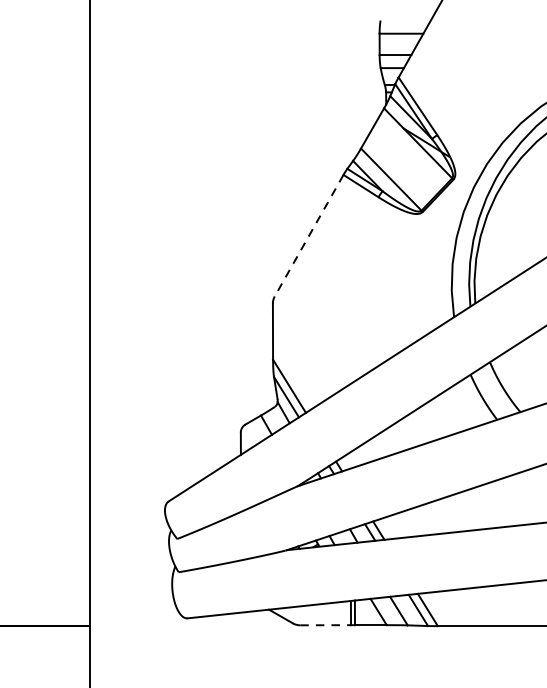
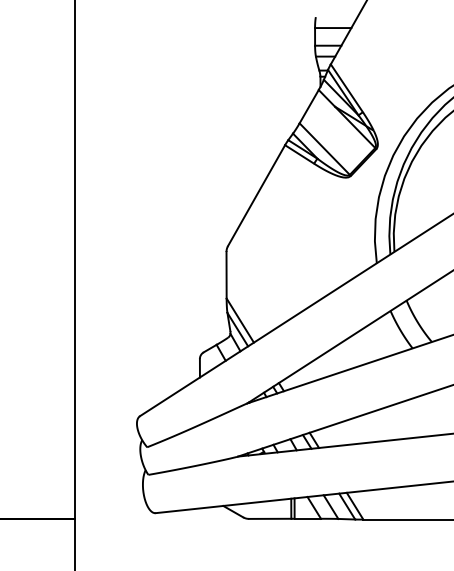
line: (309, 235) -> (256, 195), dashed -> solid
line: (325, 624) -> (270, 518), dashed -> solid

